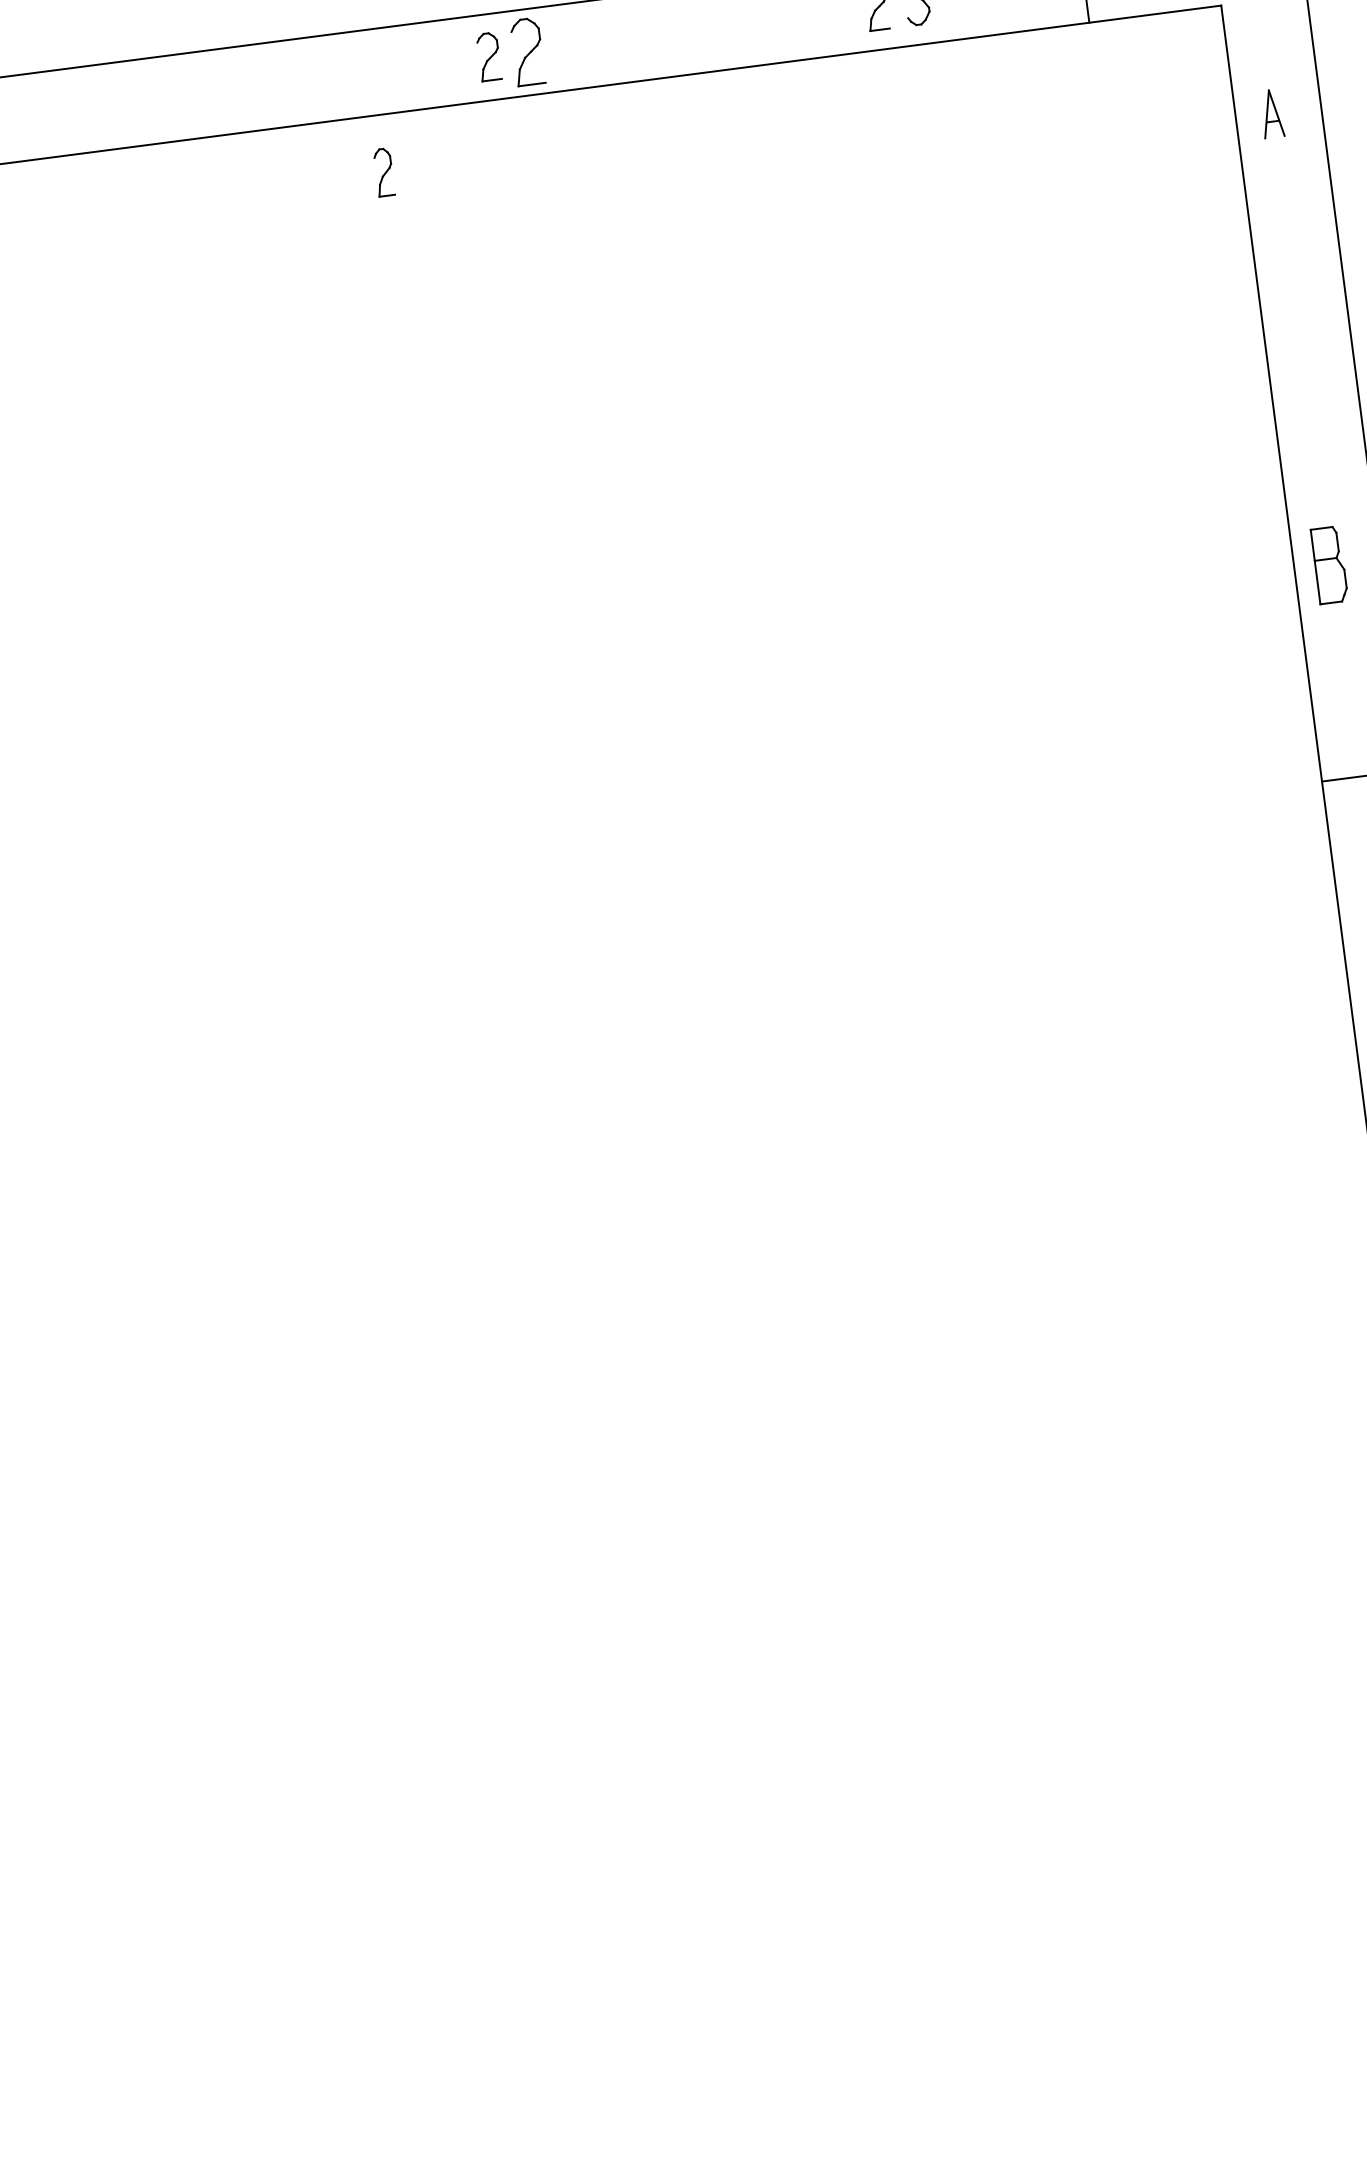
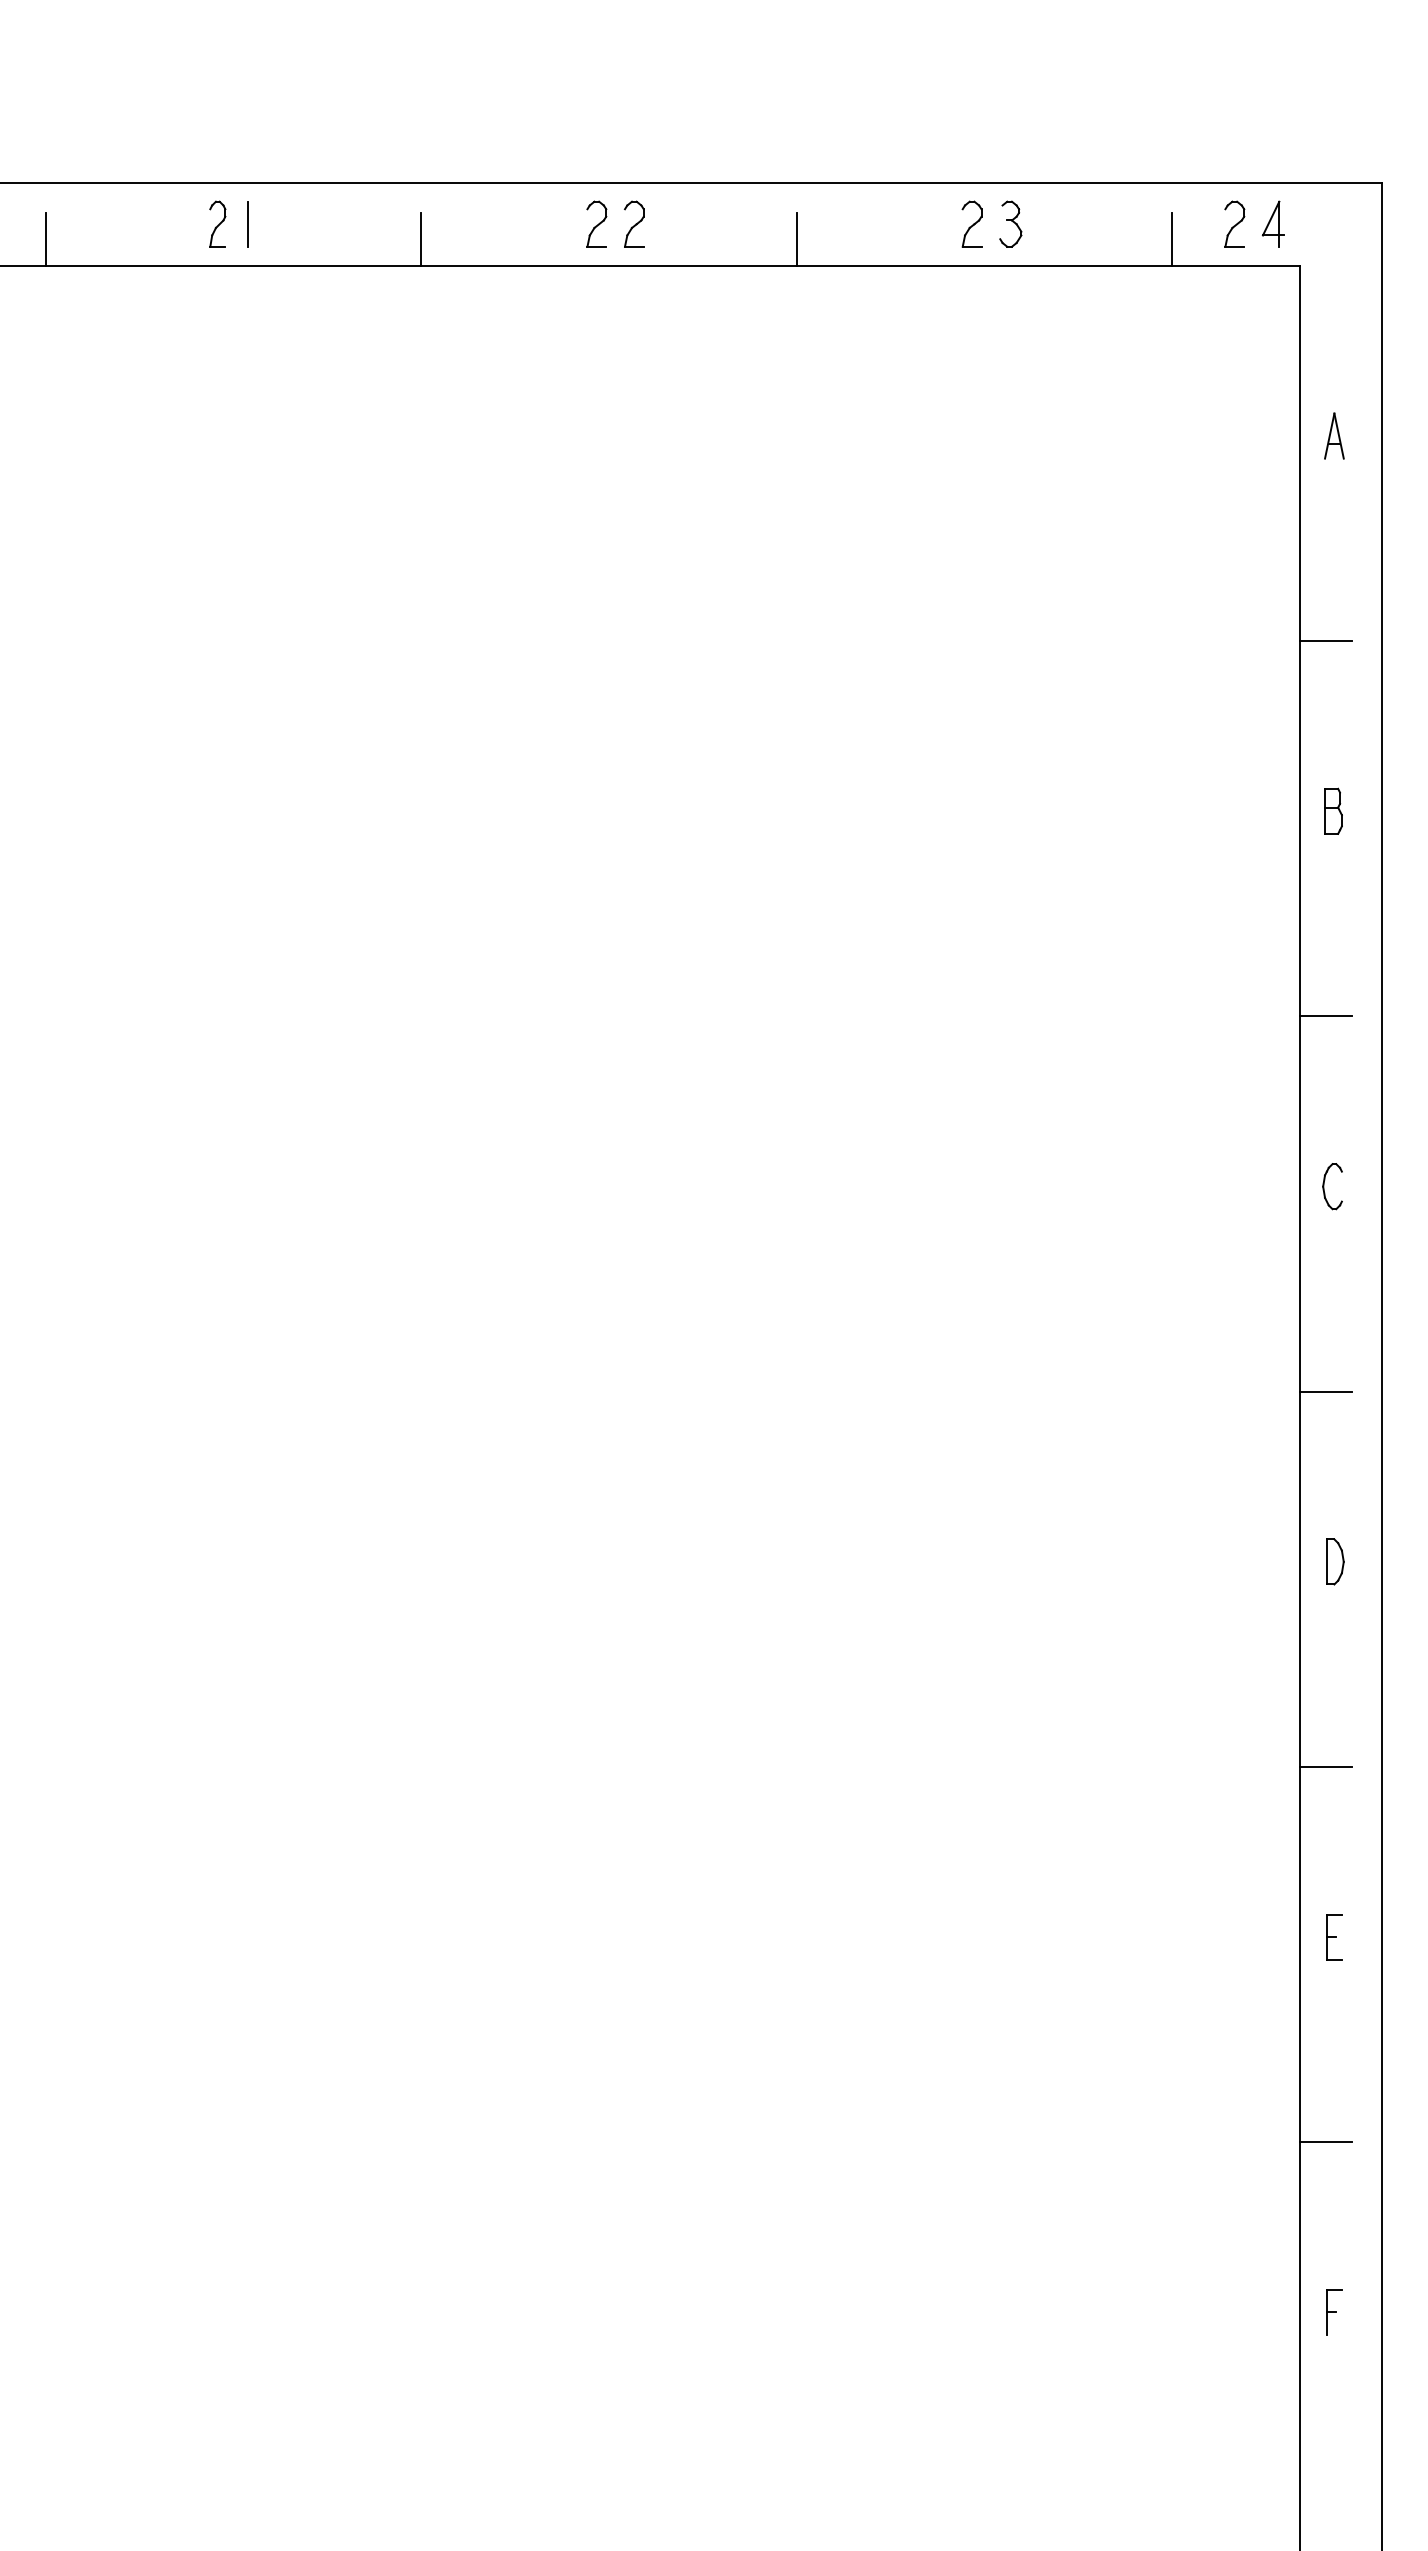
line: (697, 45) -> (796, 239), added
part: (527, 51) -> (634, 223), size x0.71
line: (309, 96) -> (421, 239), added
line: (127, 103) -> (247, 223), added
part: (1271, 113) -> (1334, 435), moved
part: (383, 171) -> (217, 223), moved
line: (1298, 390) -> (1325, 641), added
part: (1329, 564) -> (1333, 810), size x0.62

